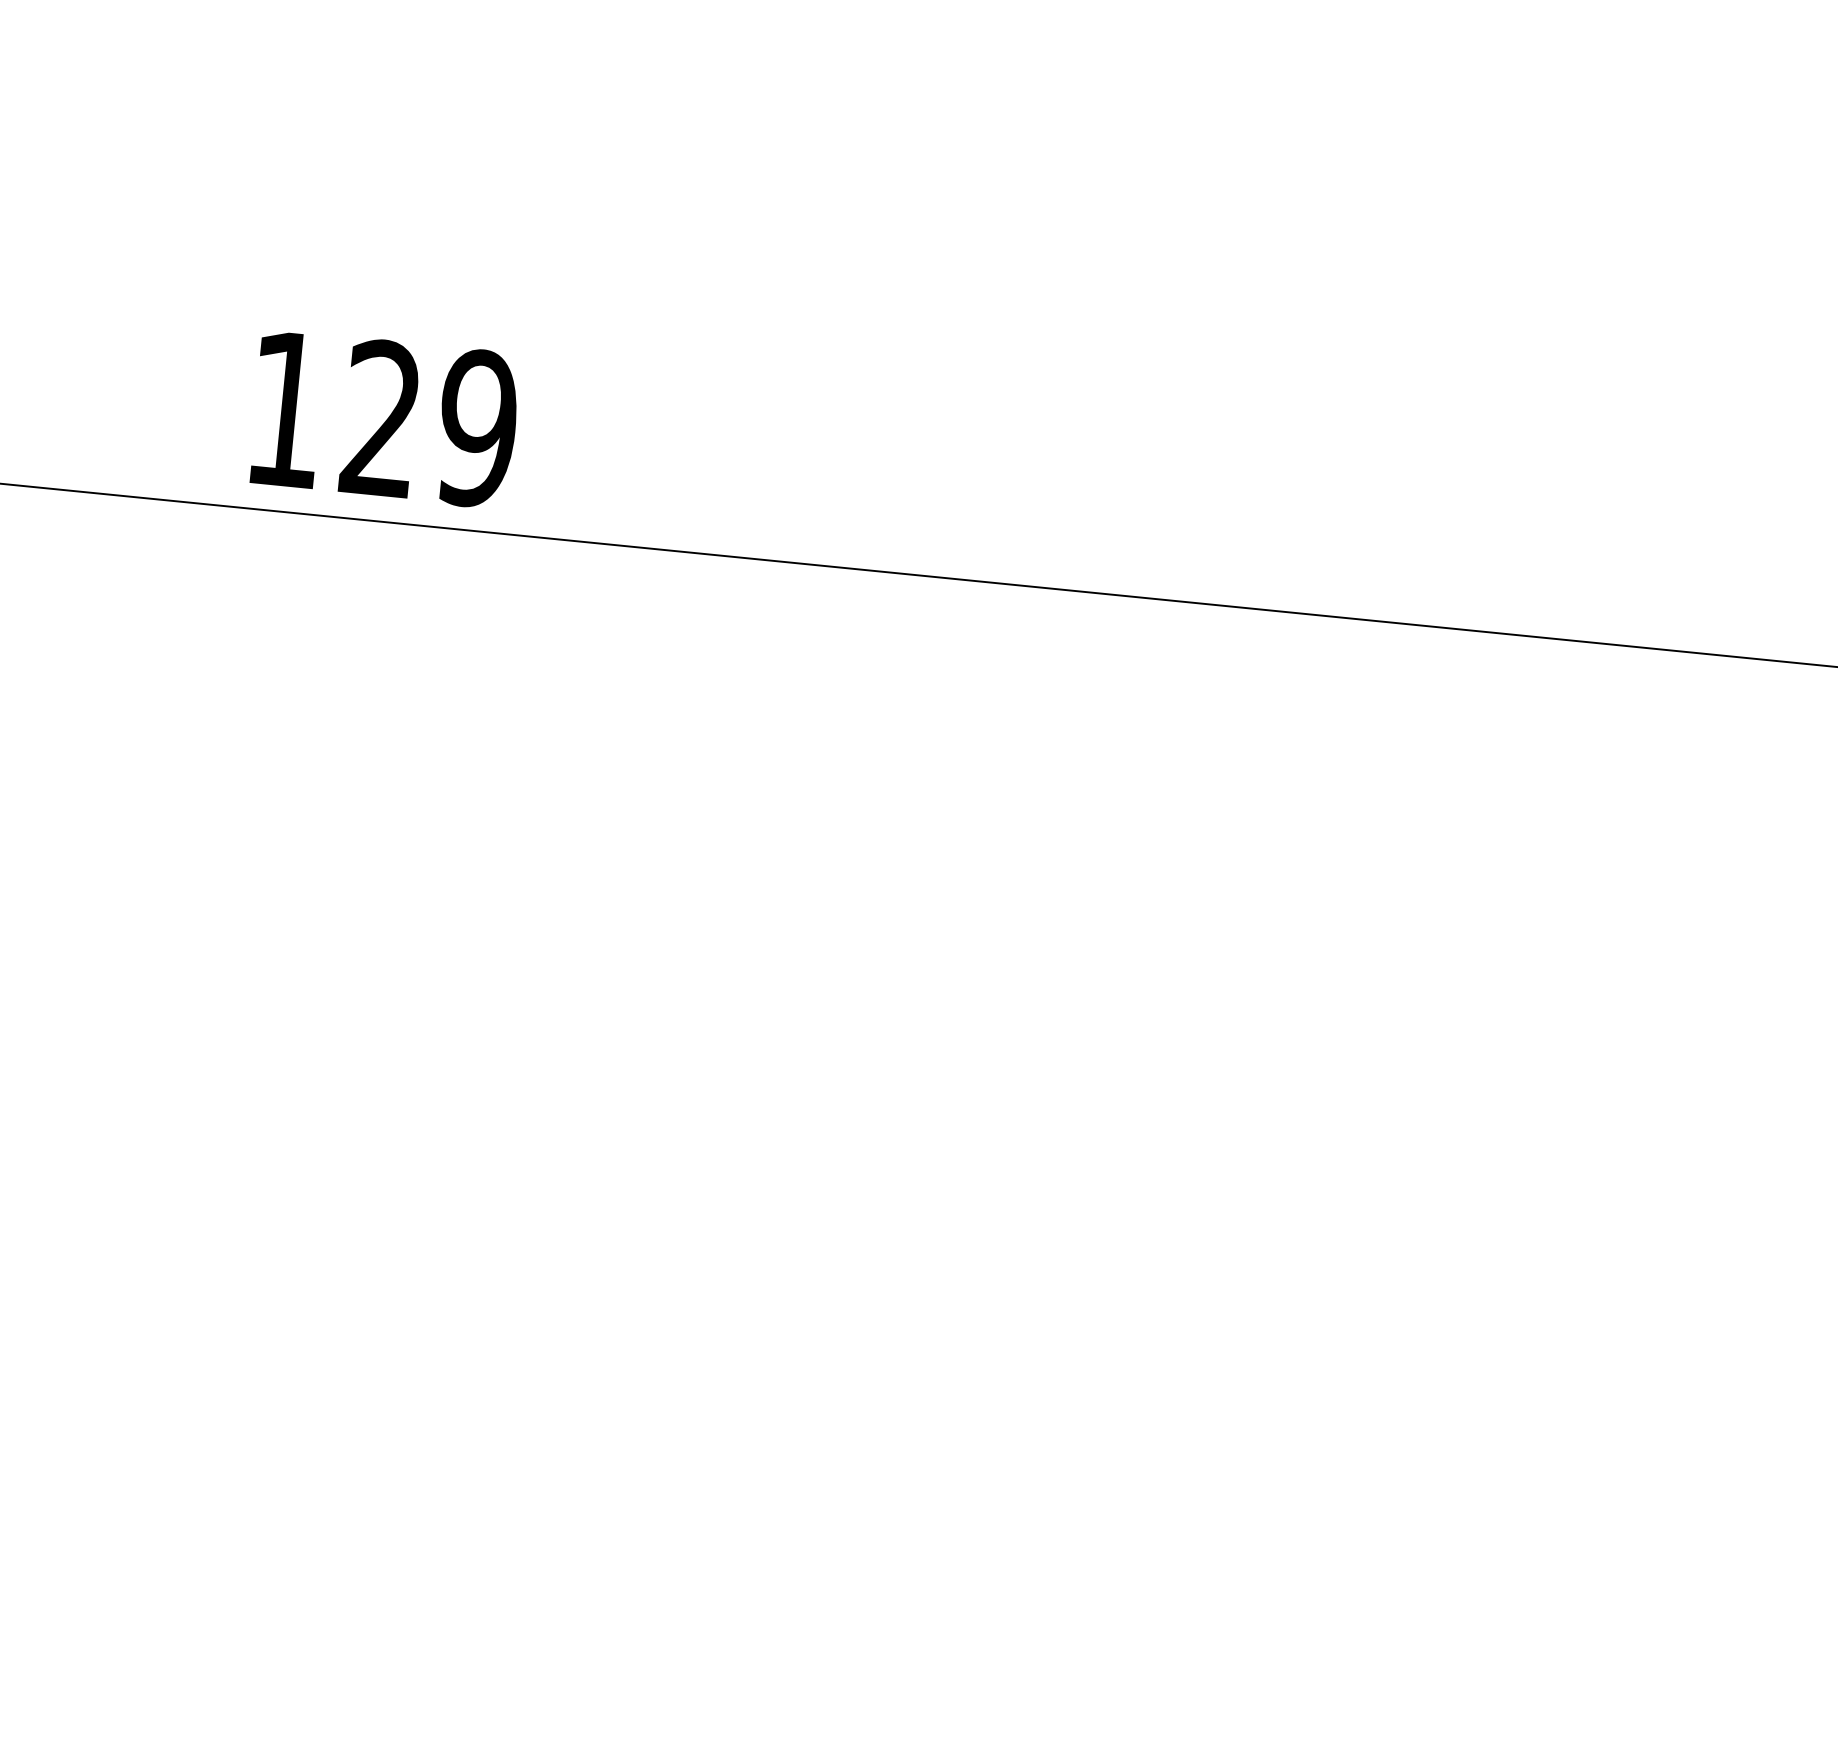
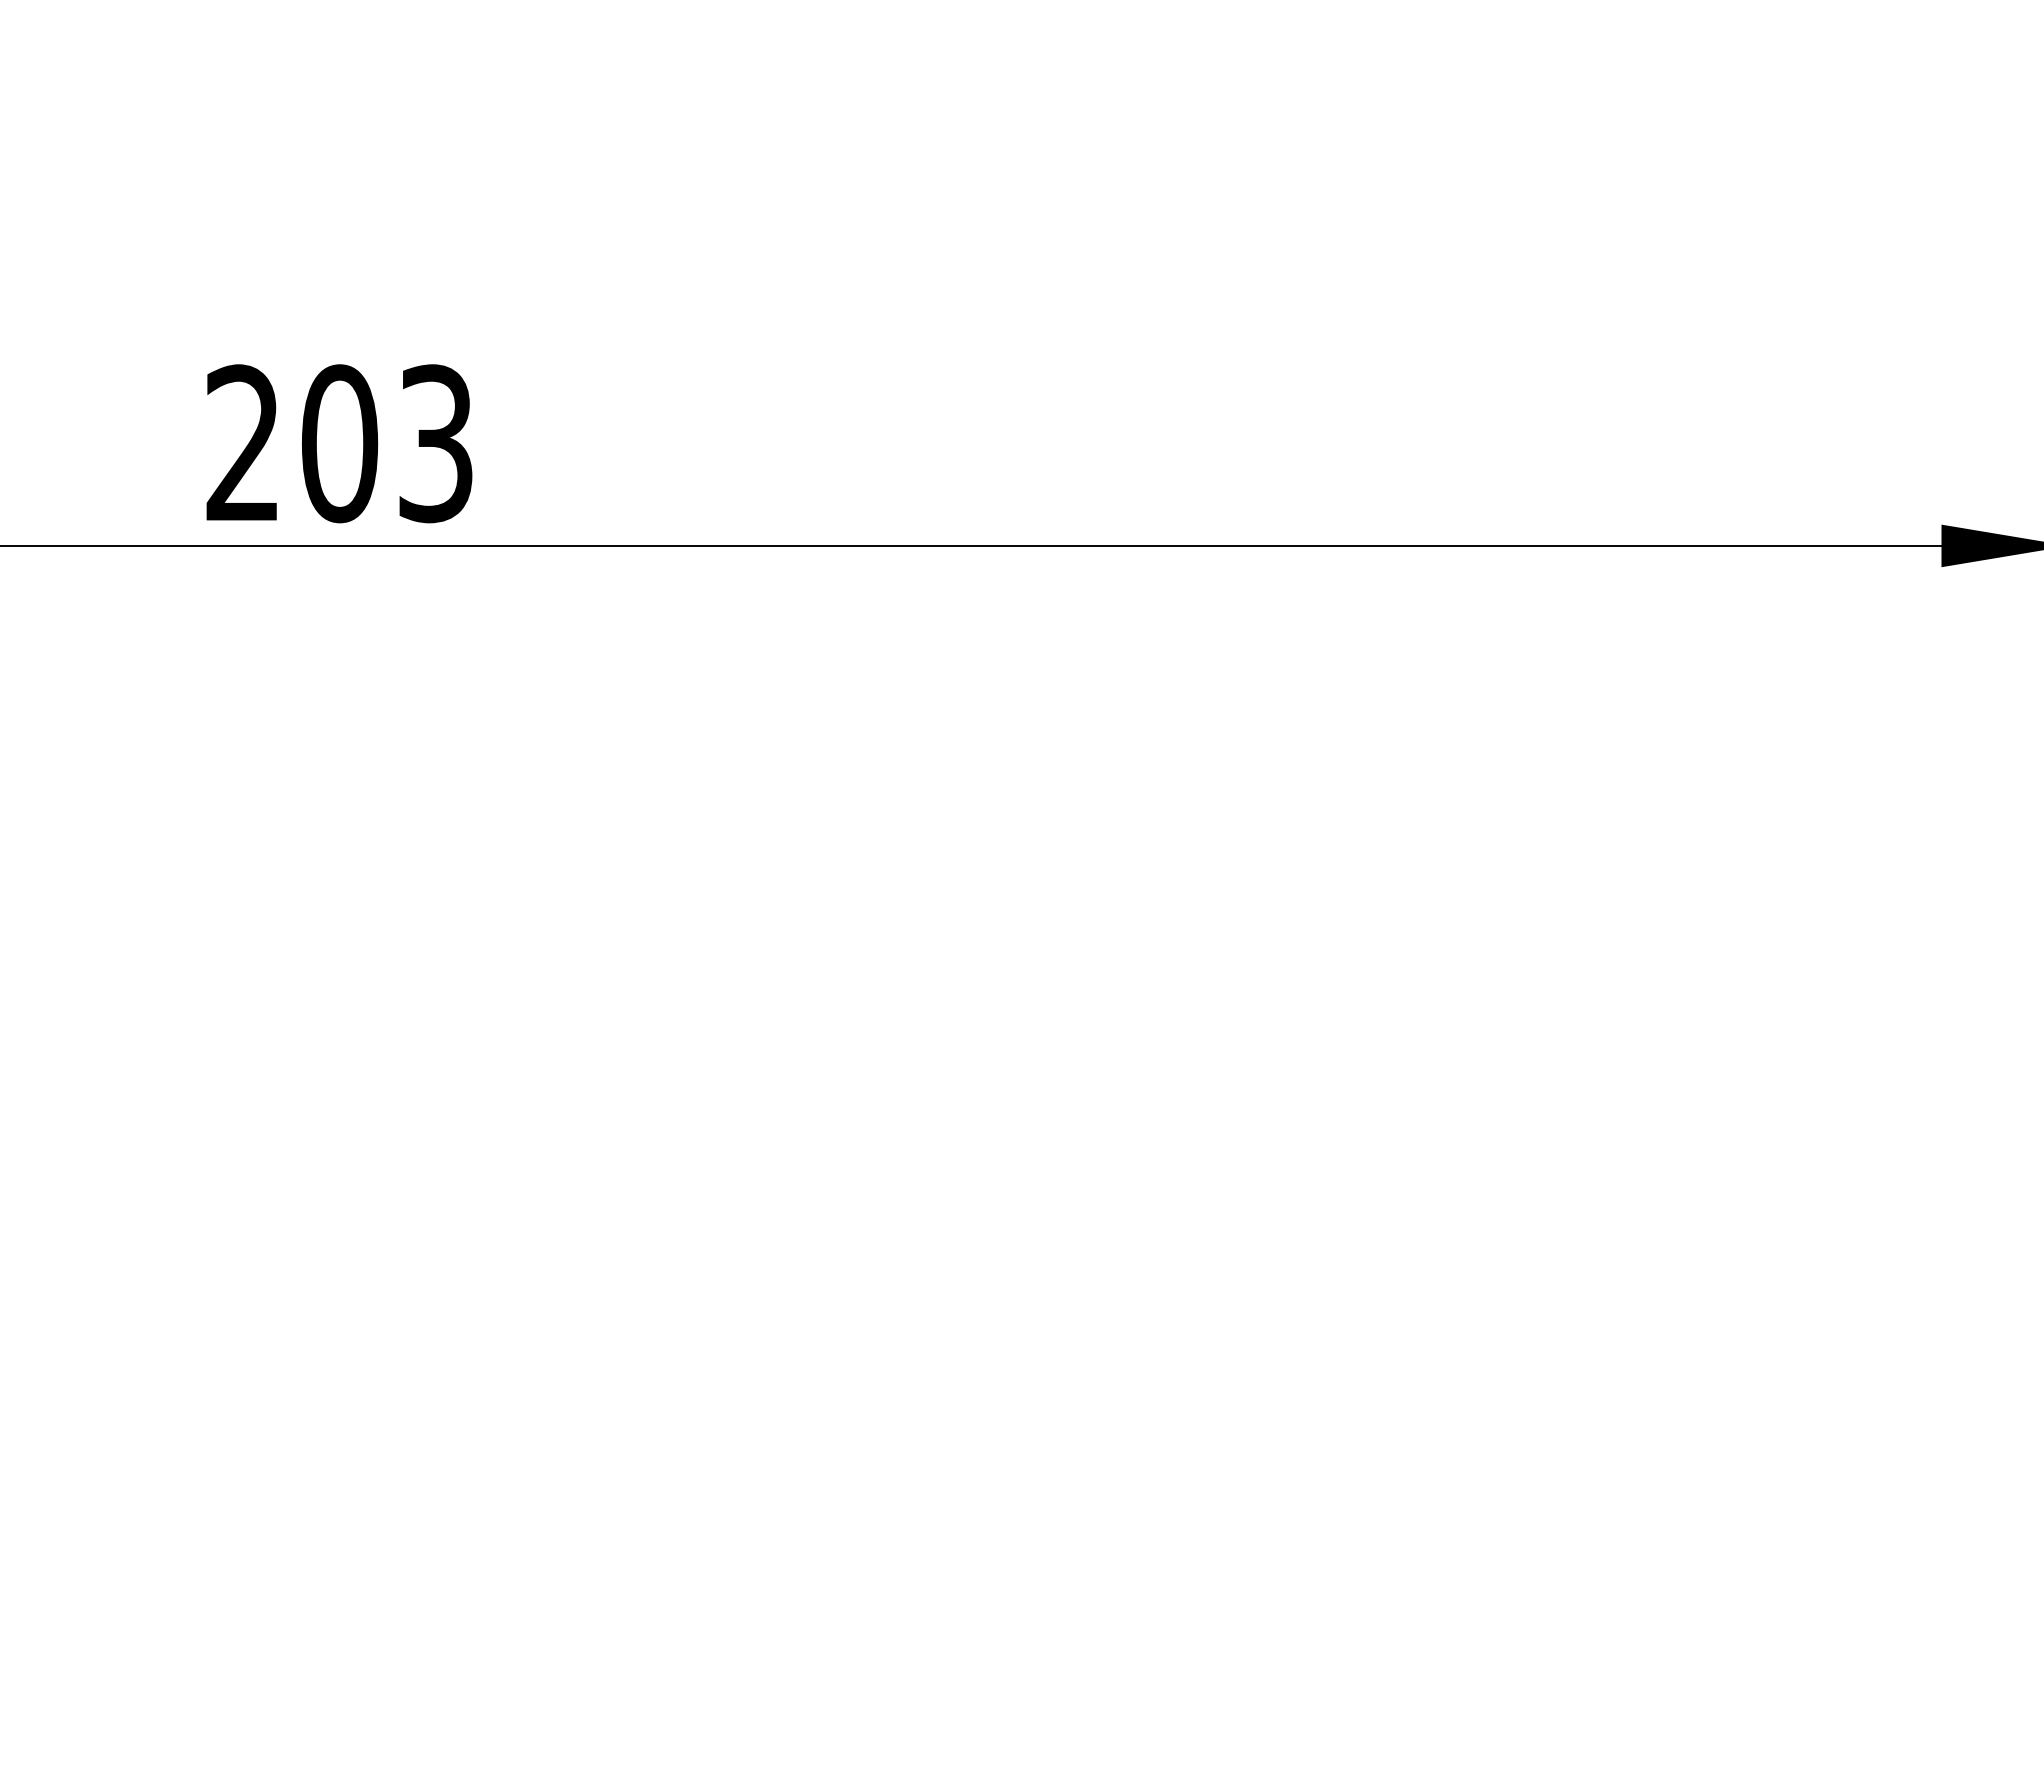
text: (381, 418) -> (339, 443), 129 -> 203

